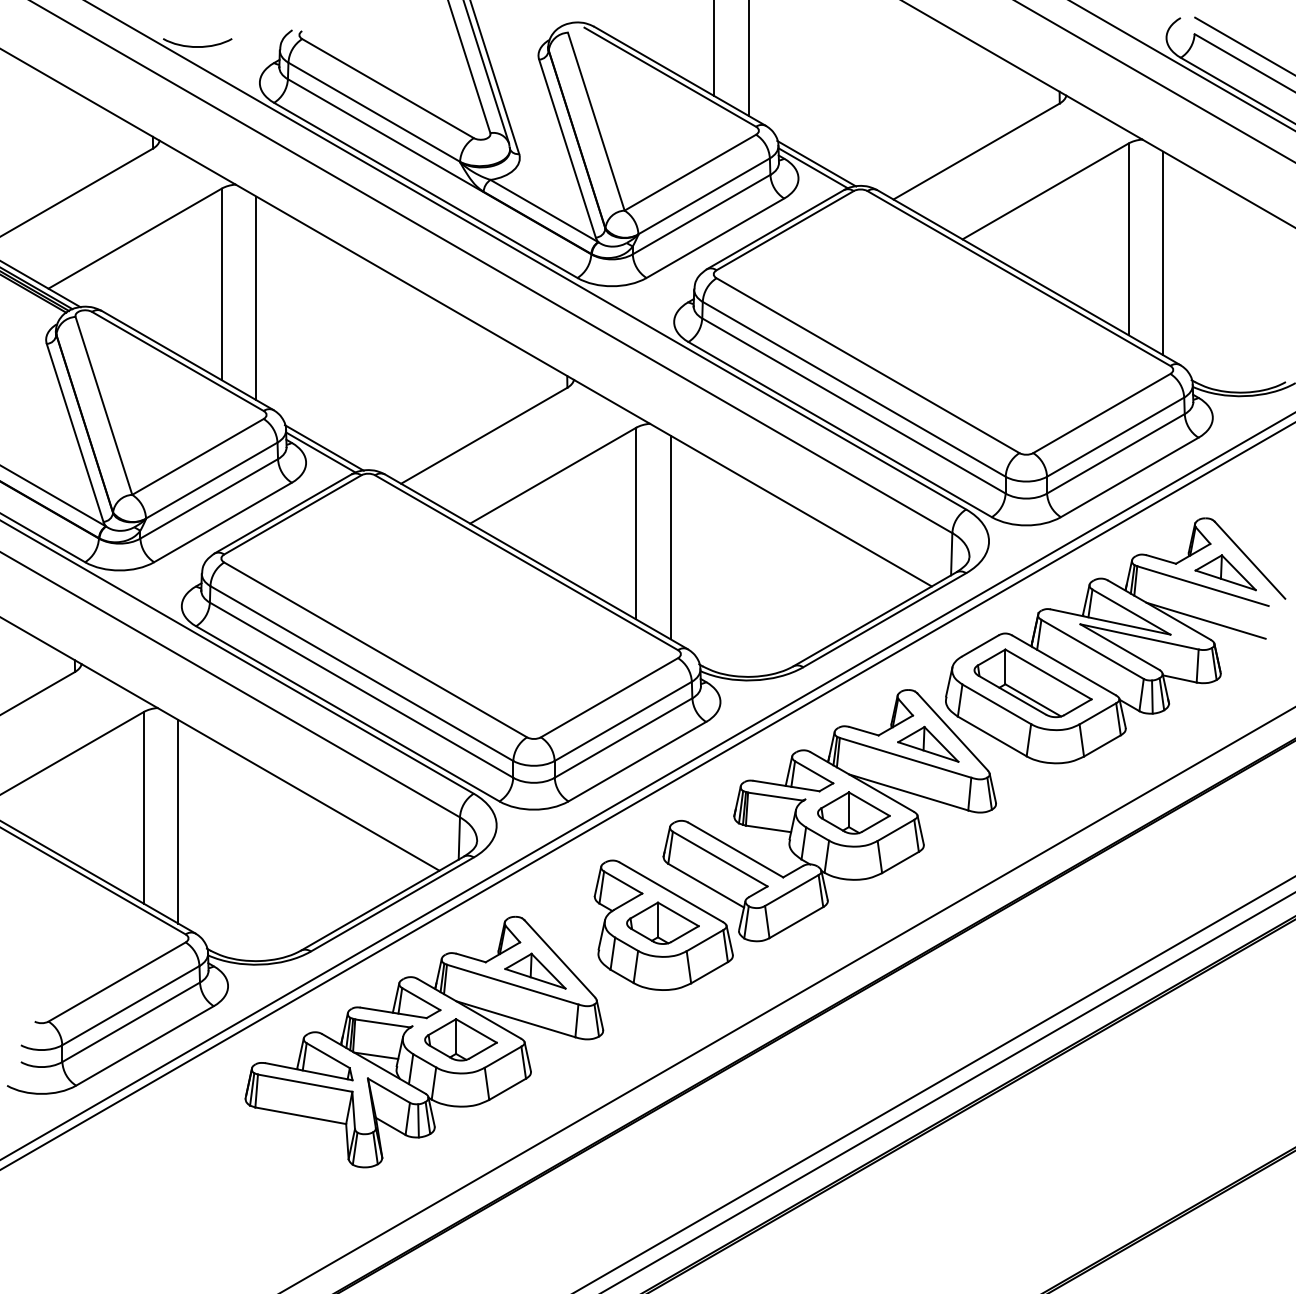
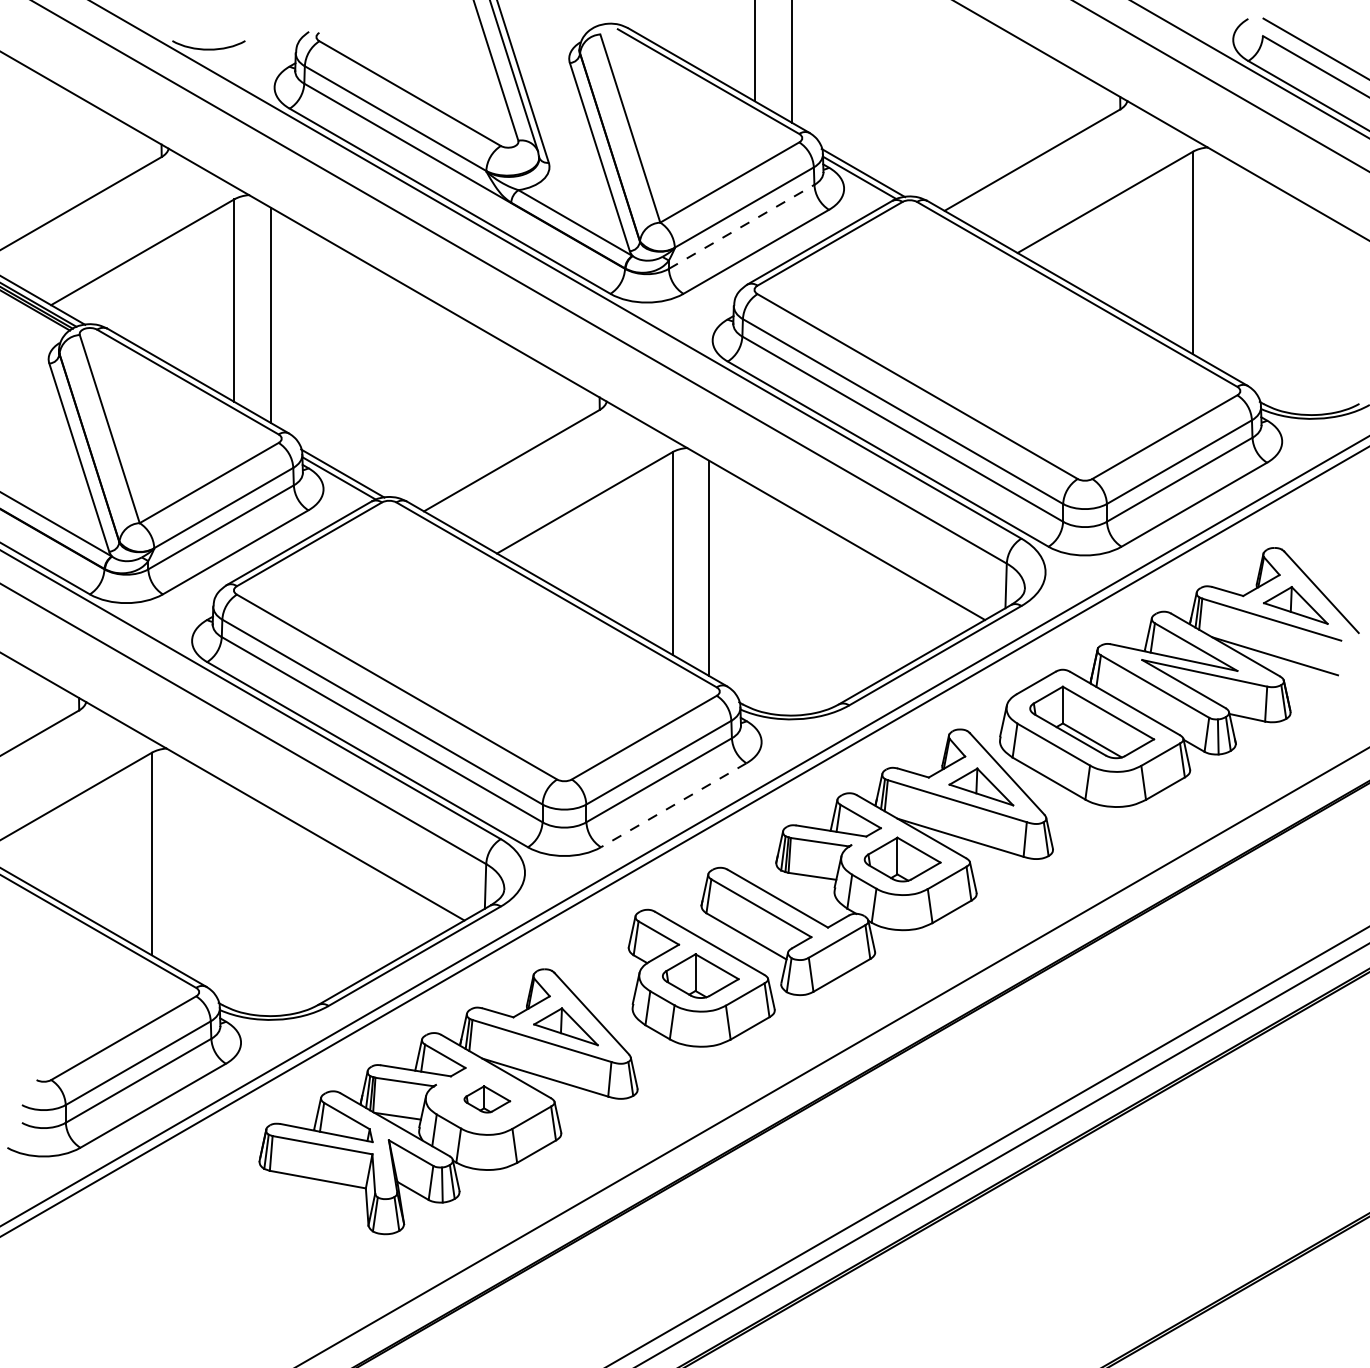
line: (702, 214) -> (742, 226), solid -> dashed
line: (1163, 253) -> (1230, 267), removed
line: (636, 761) -> (672, 805), solid -> dashed
line: (178, 821) -> (188, 868), removed
part: (460, 1039) -> (486, 1098), size x0.6

